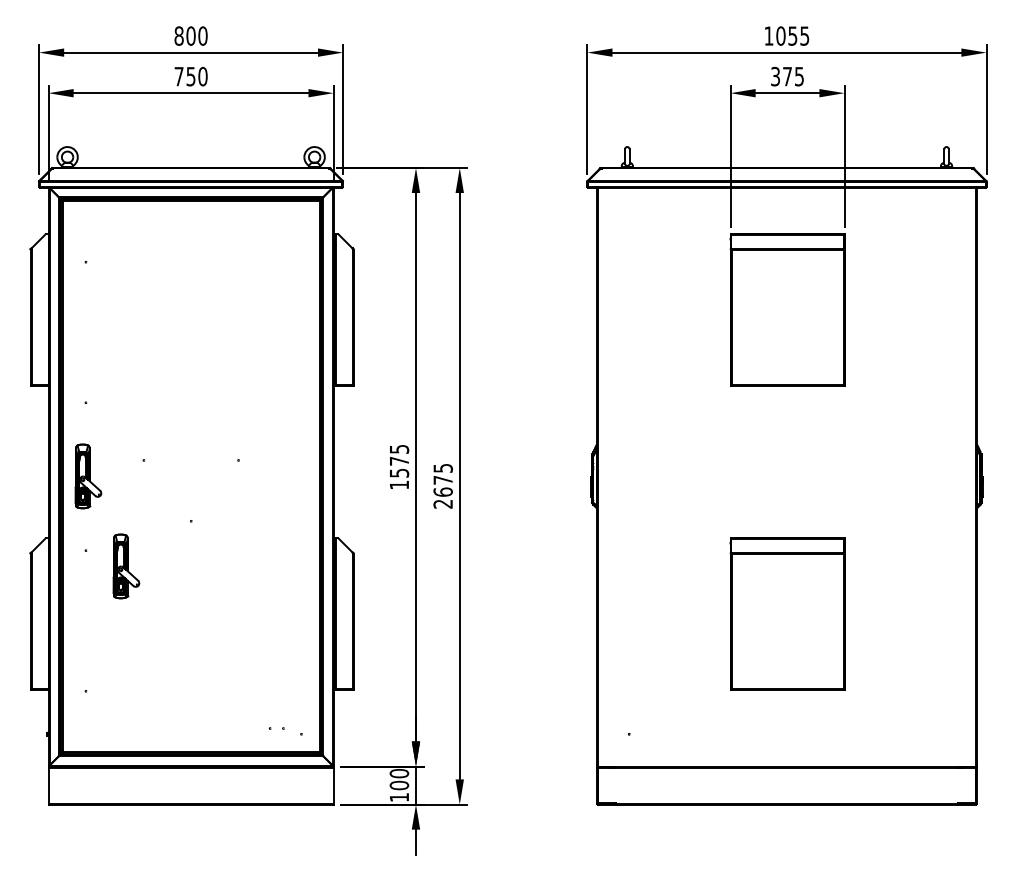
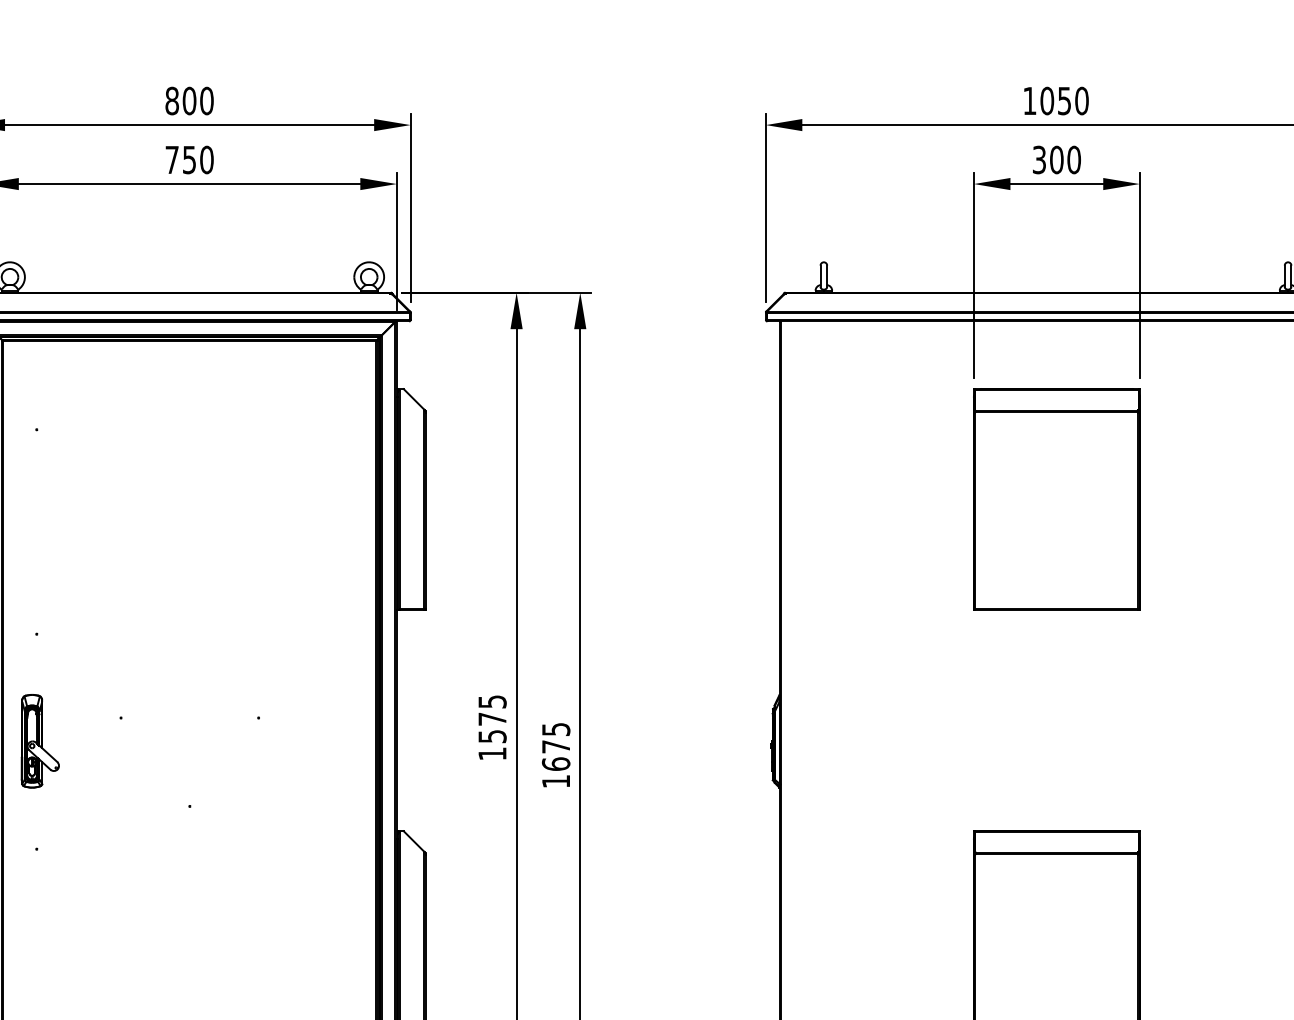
text: (804, 35) -> (1081, 100), 1055 -> 1050
text: (793, 76) -> (1065, 159), 375 -> 300
text: (442, 503) -> (555, 780), 2675 -> 1675
part: (126, 566) -> (95, 872), removed

